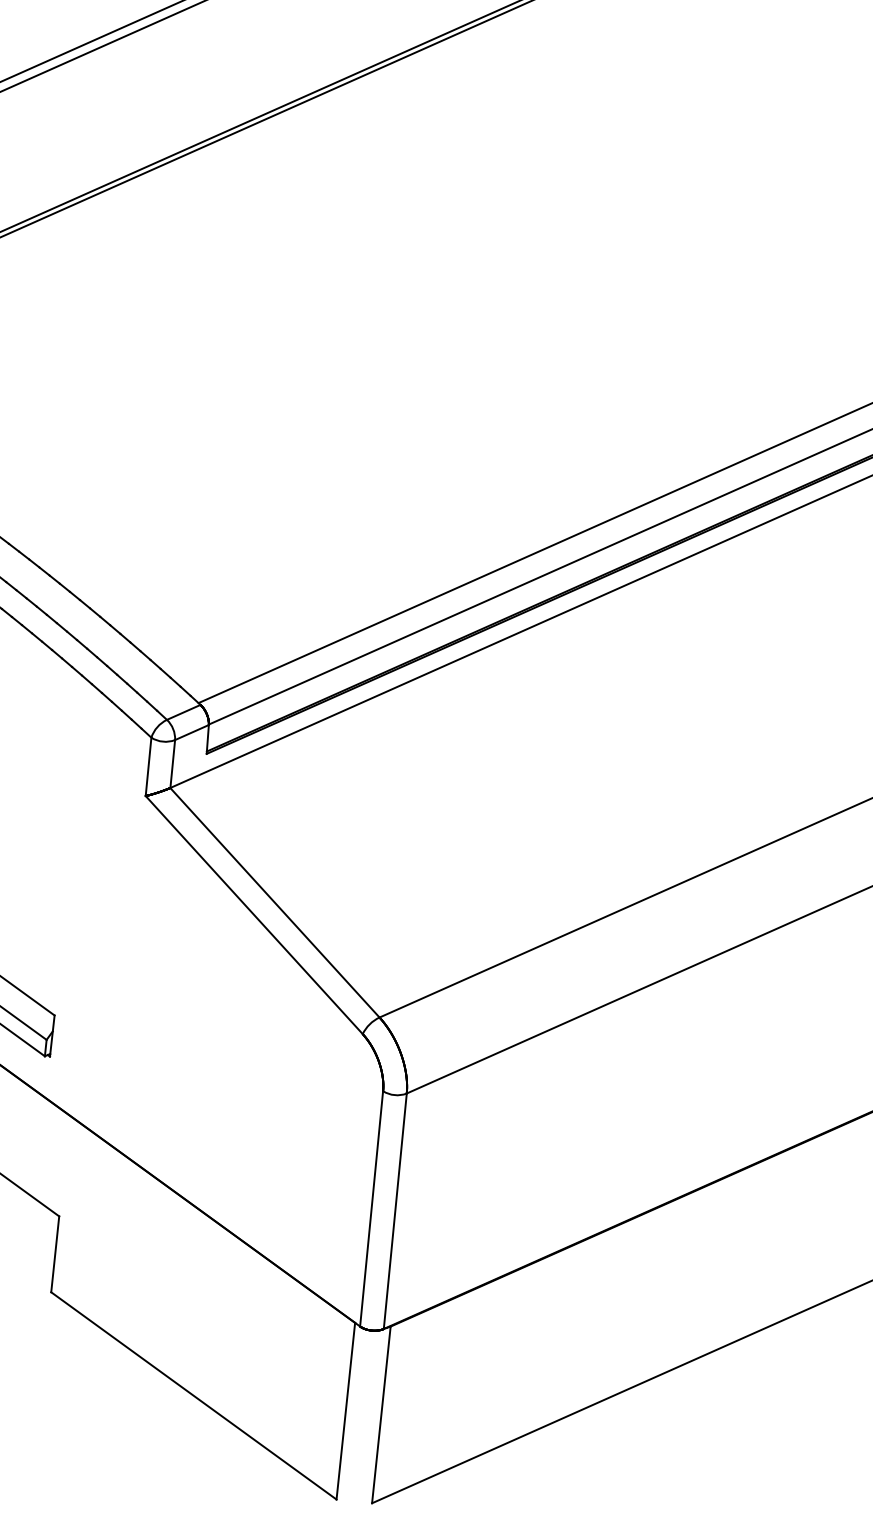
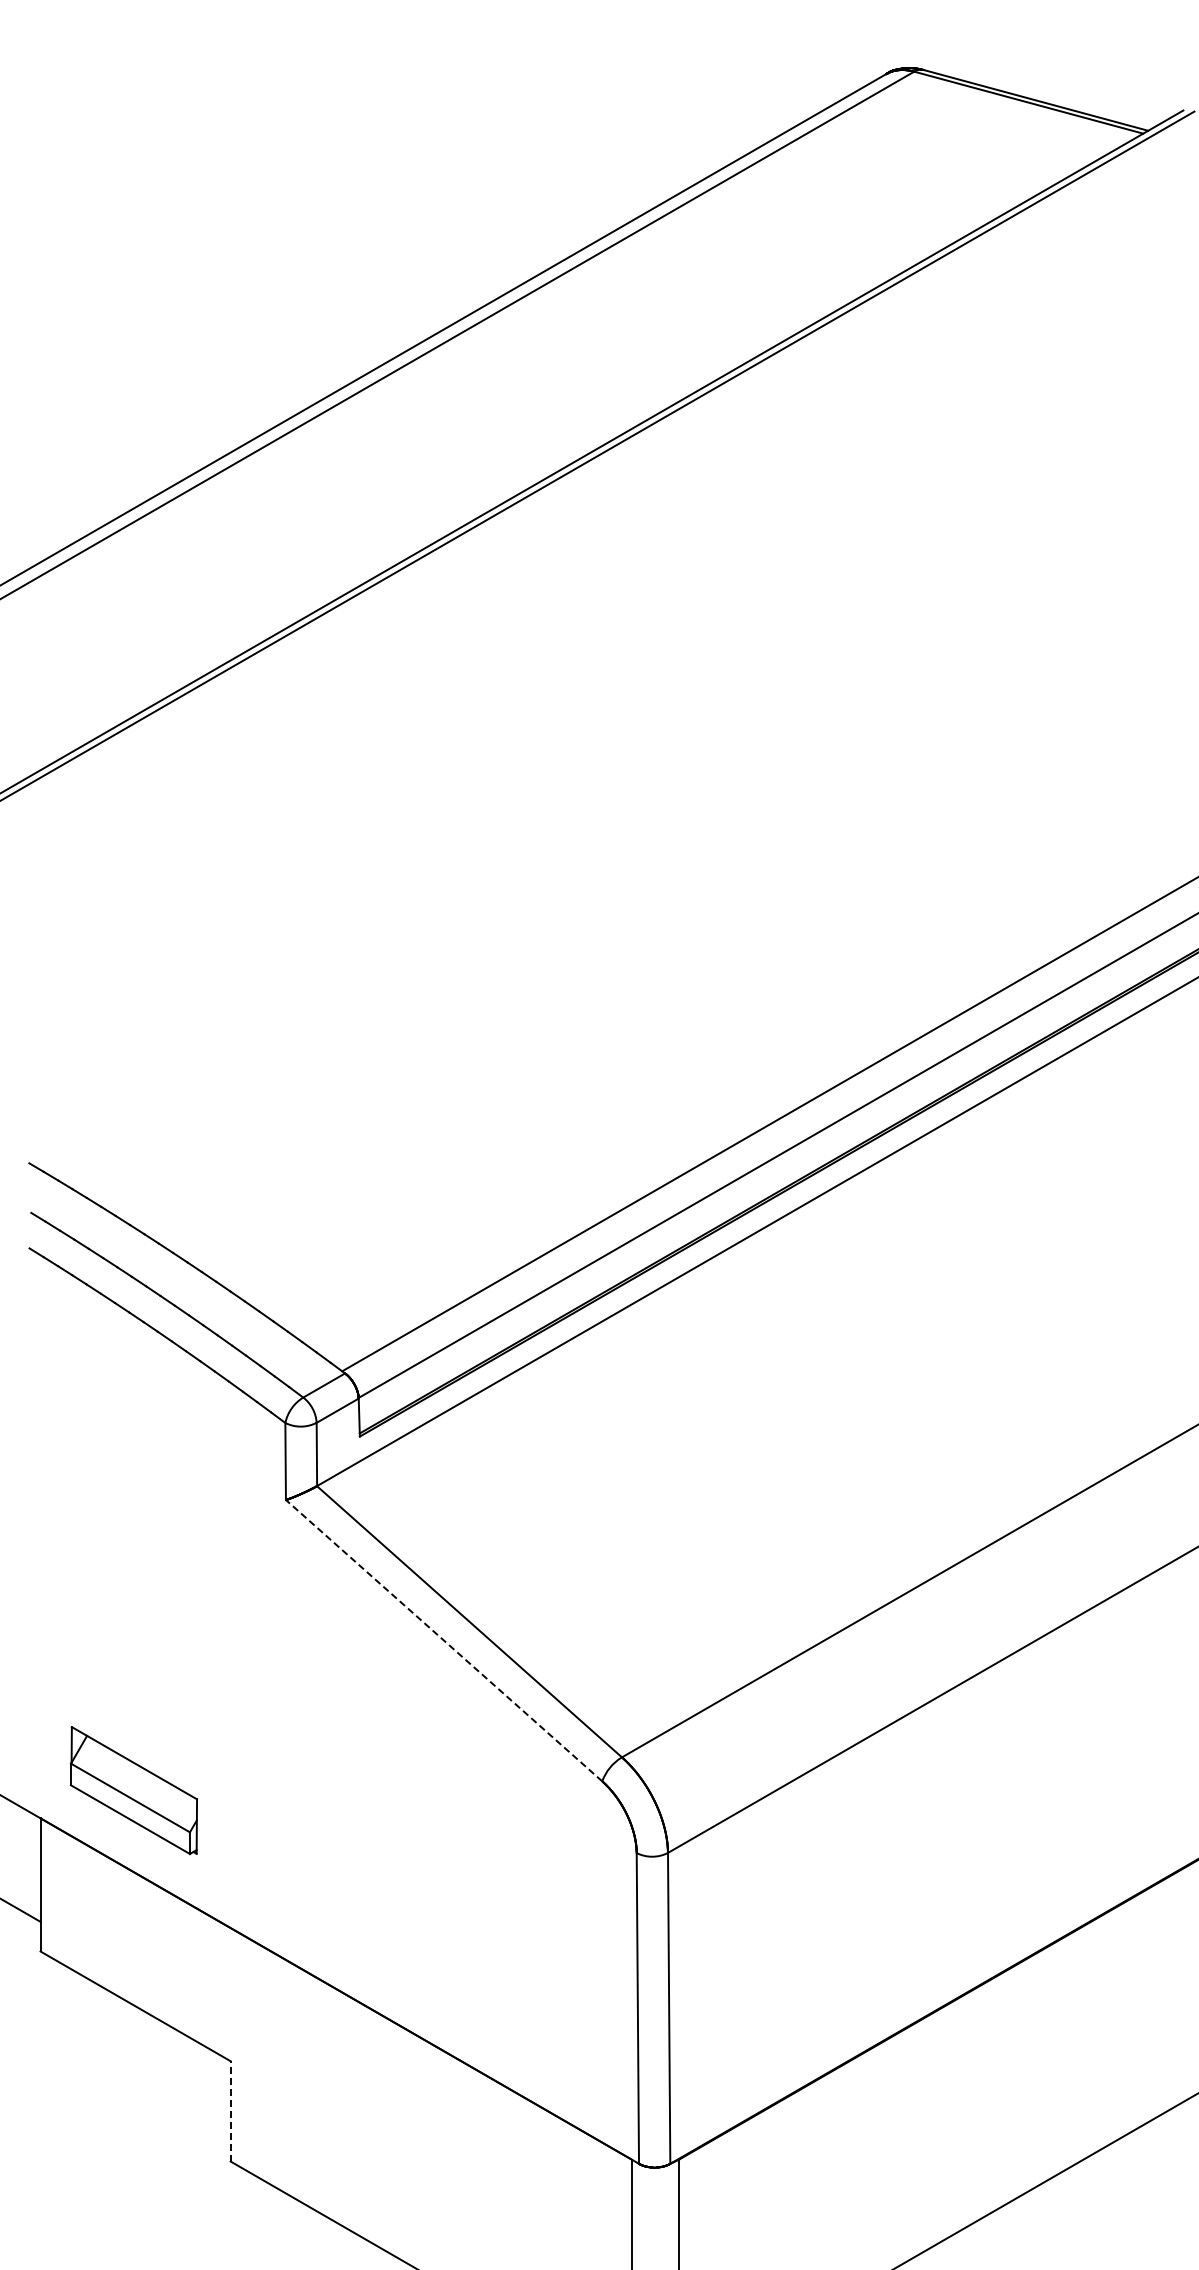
line: (254, 914) -> (444, 1640), solid -> dashed
line: (55, 1253) -> (230, 2110), solid -> dashed

